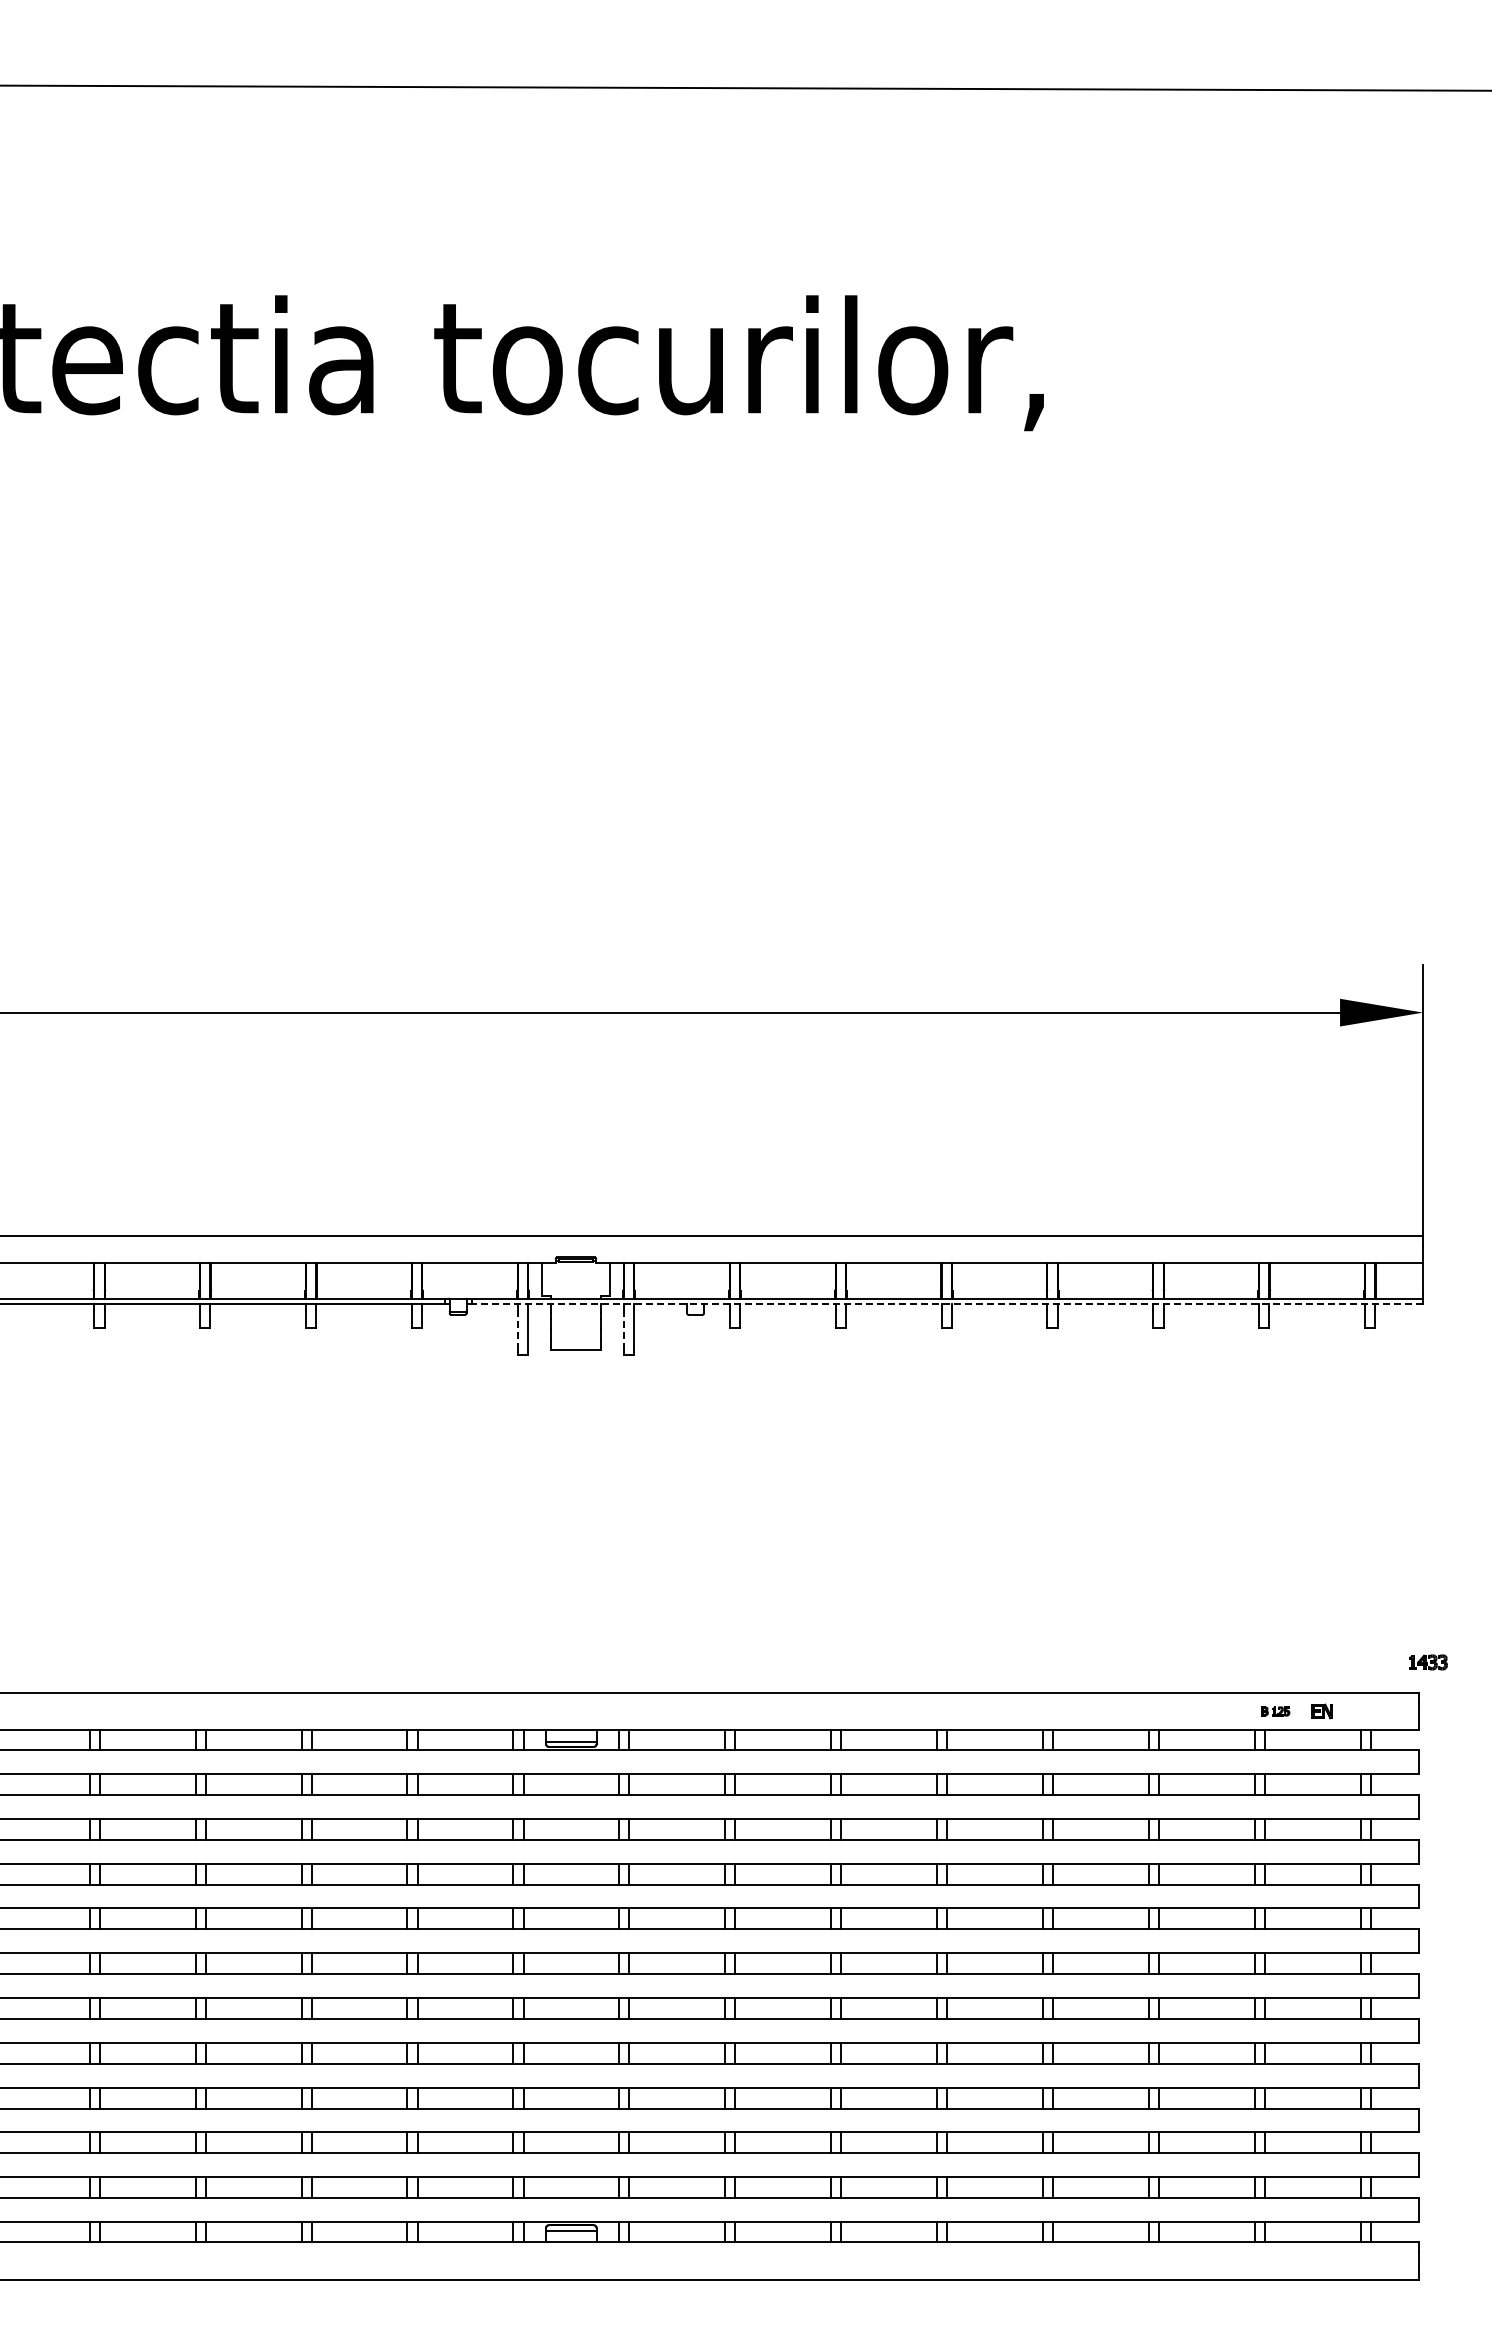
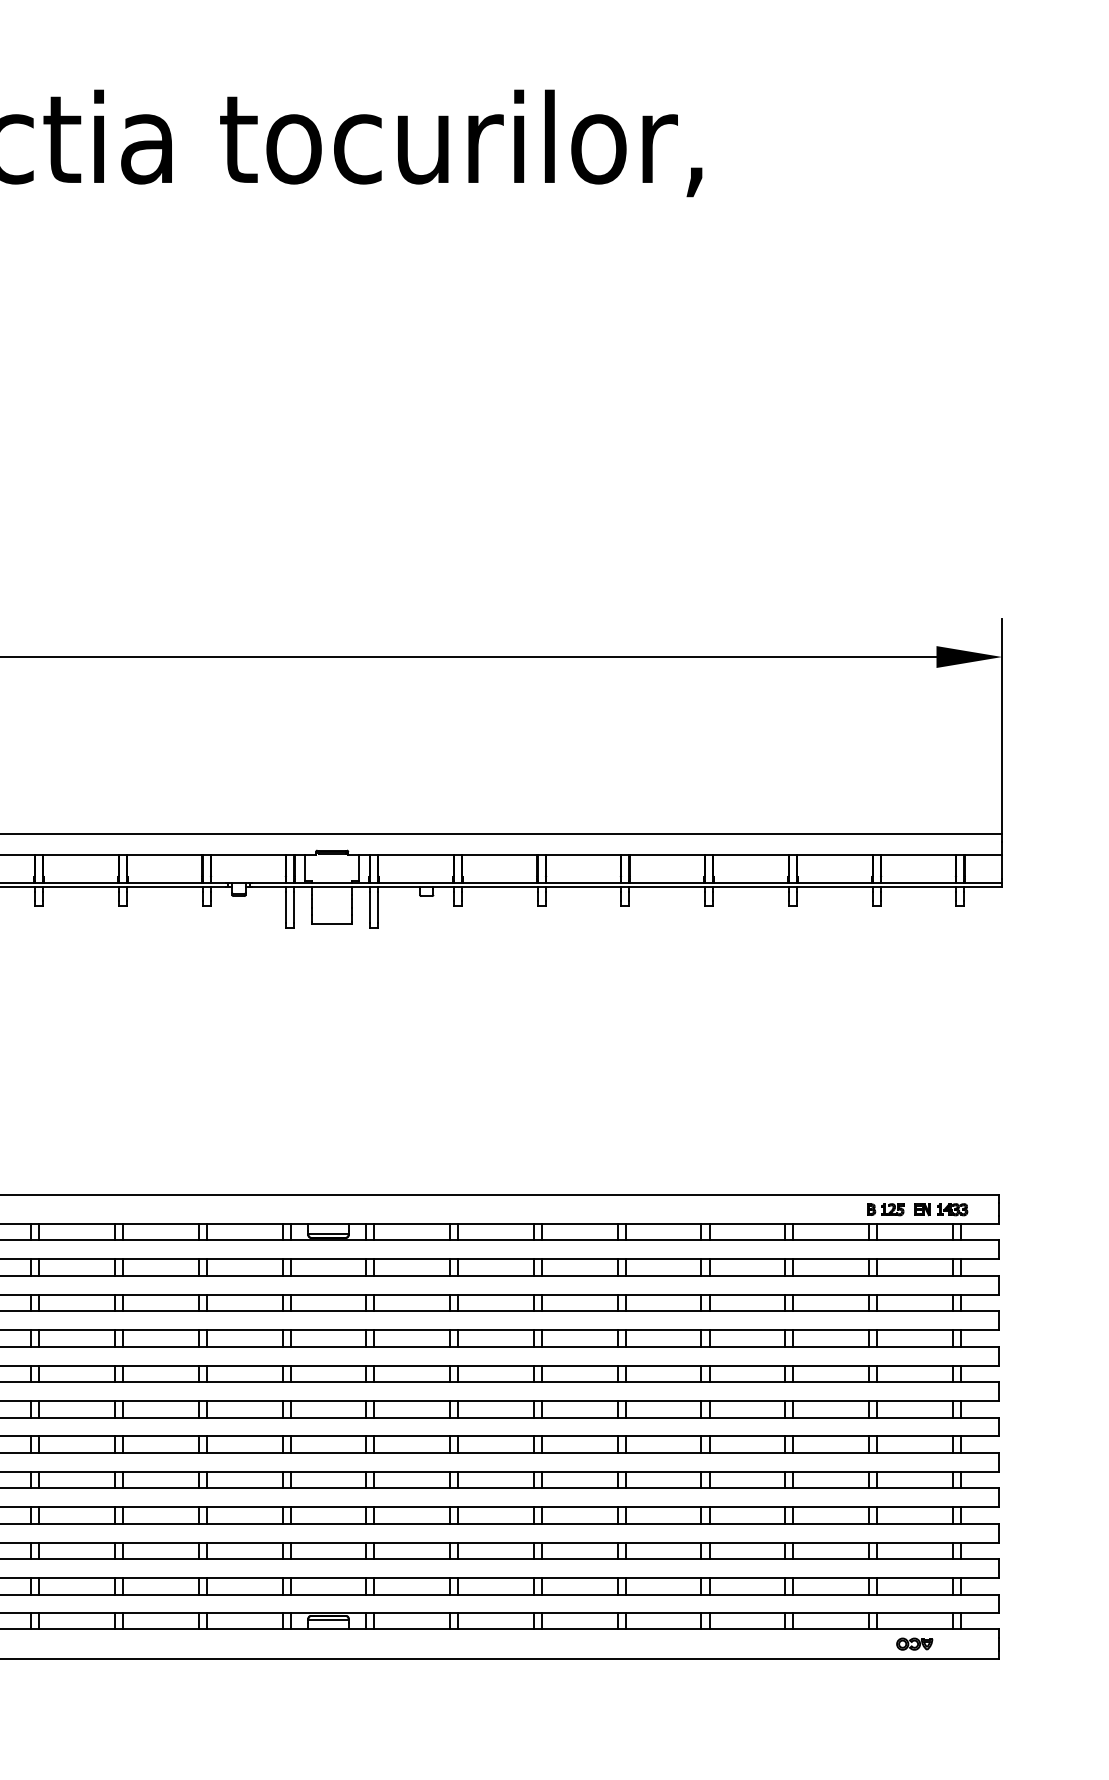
line: (948, 1303) -> (626, 887), dashed -> solid
line: (517, 1329) -> (285, 907), dashed -> solid
line: (623, 1329) -> (369, 907), dashed -> solid
part: (1428, 1662) -> (952, 1209), moved
part: (1275, 1711) -> (885, 1209), size x1.67
part: (1312, 2260) -> (914, 1643), added

